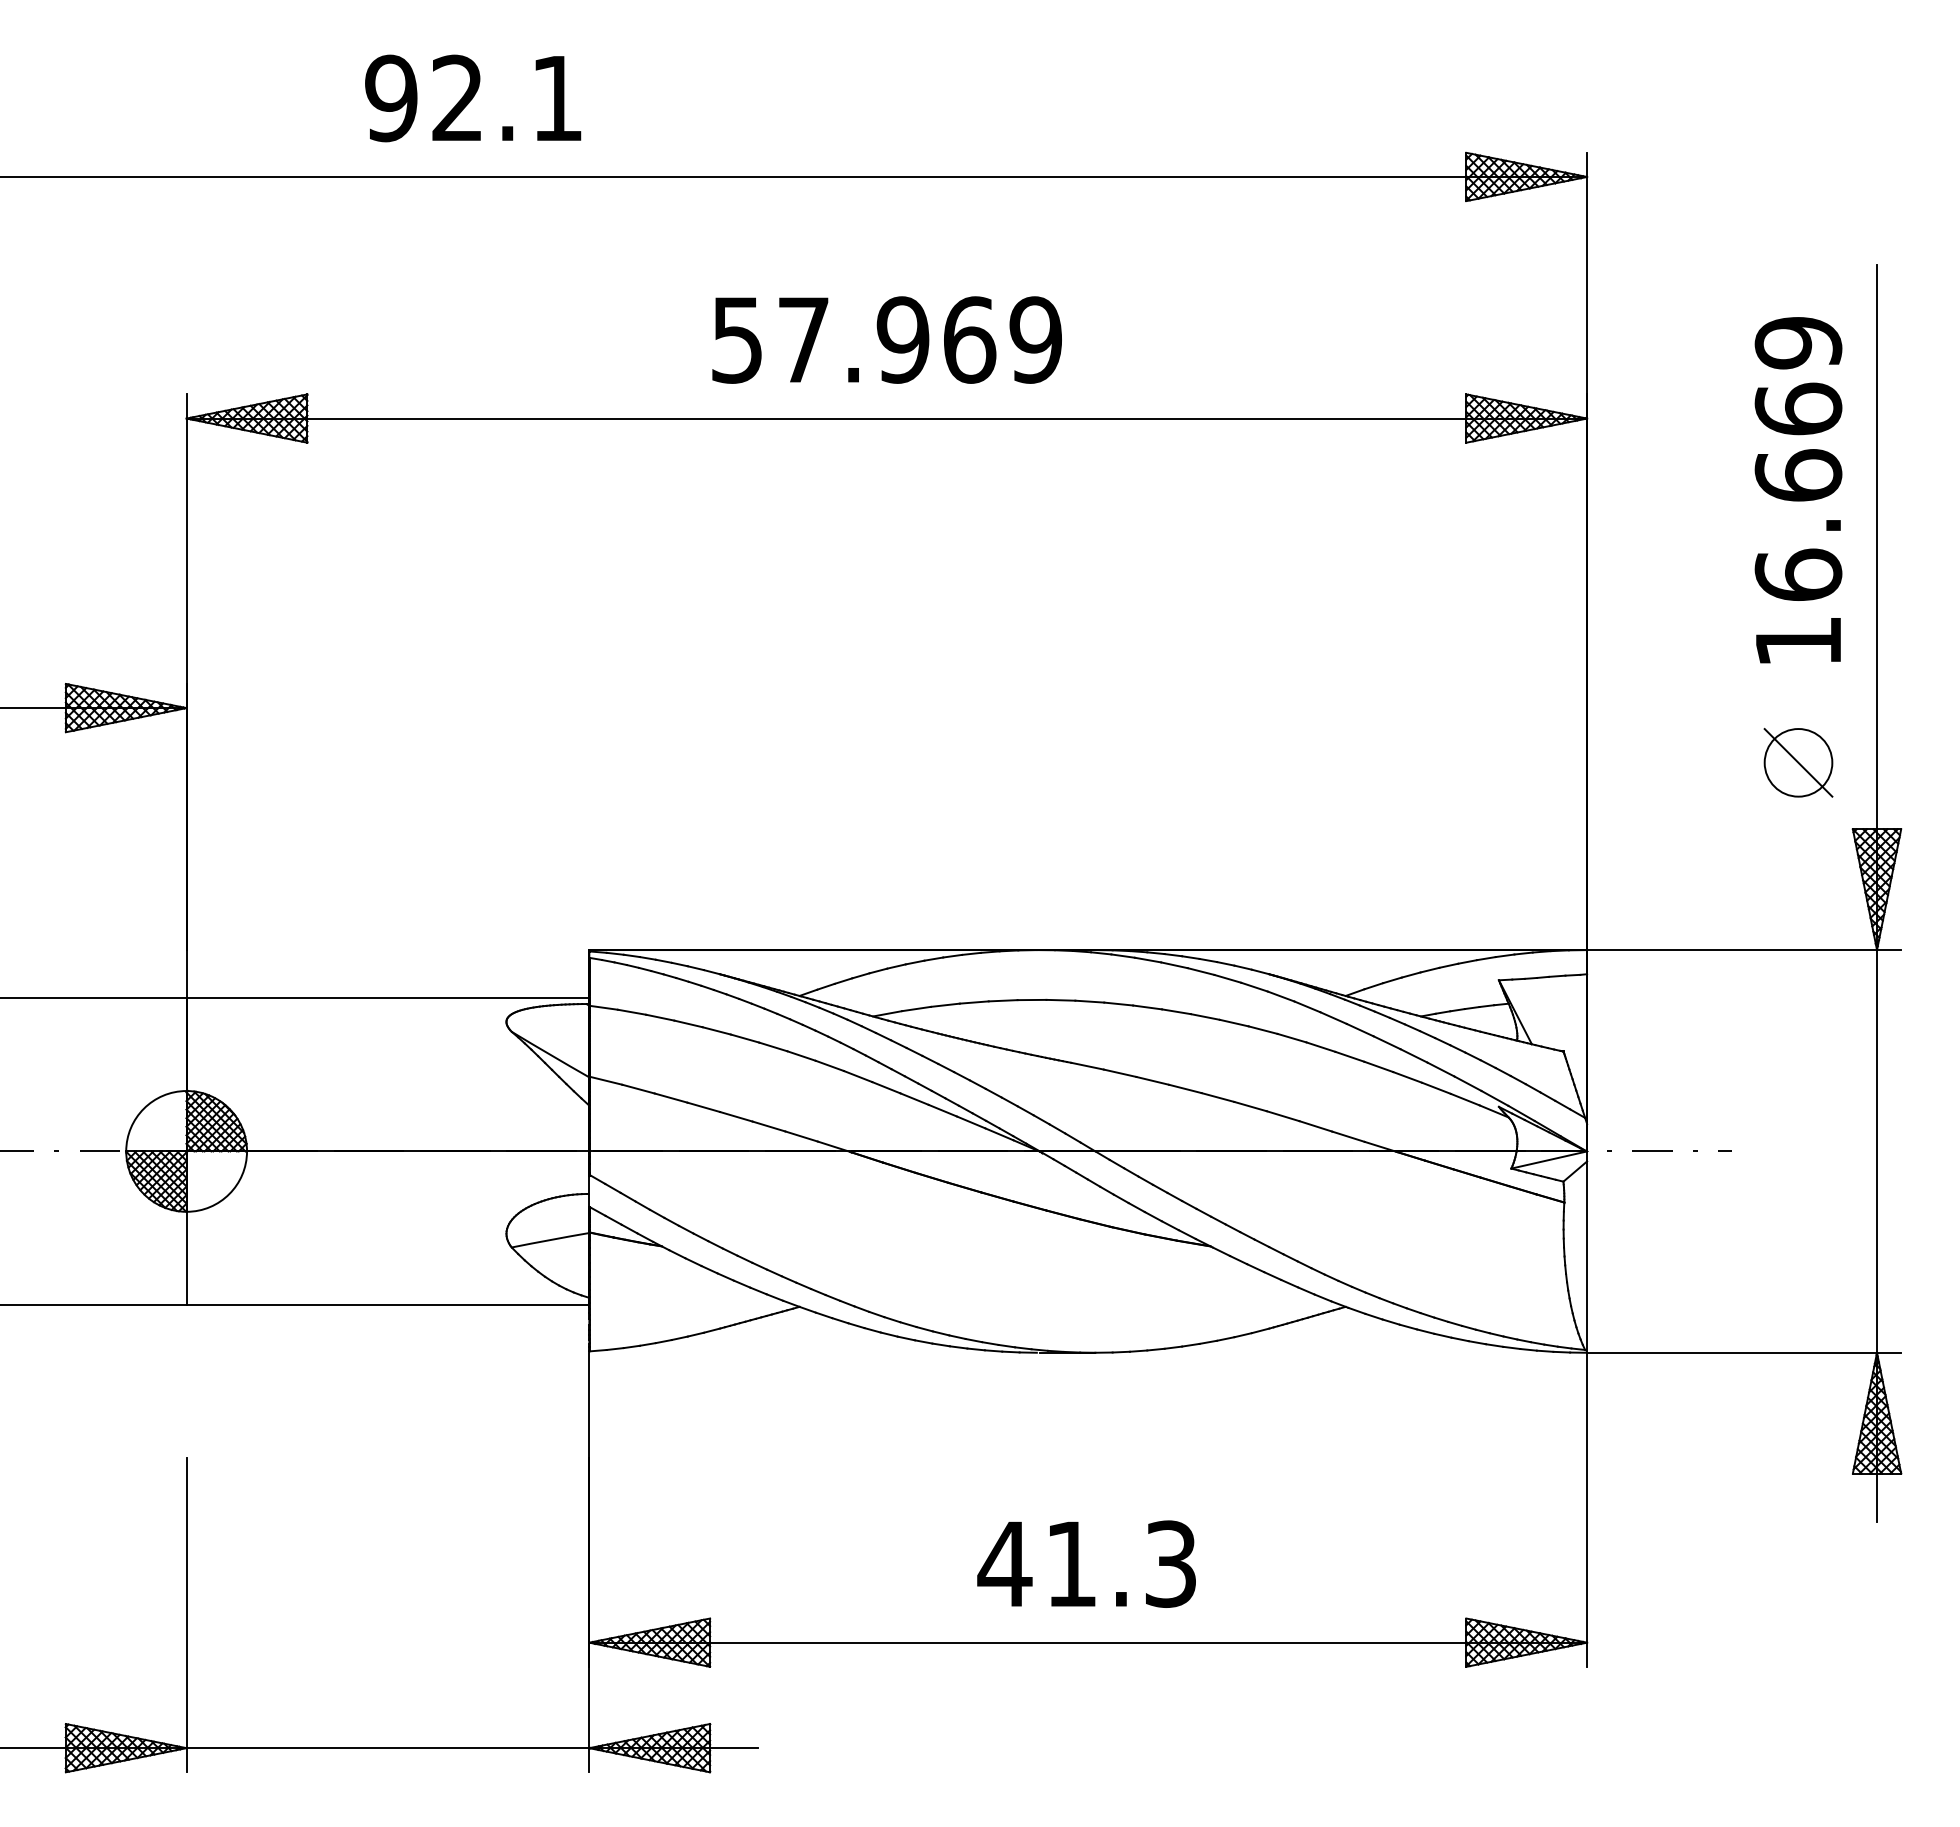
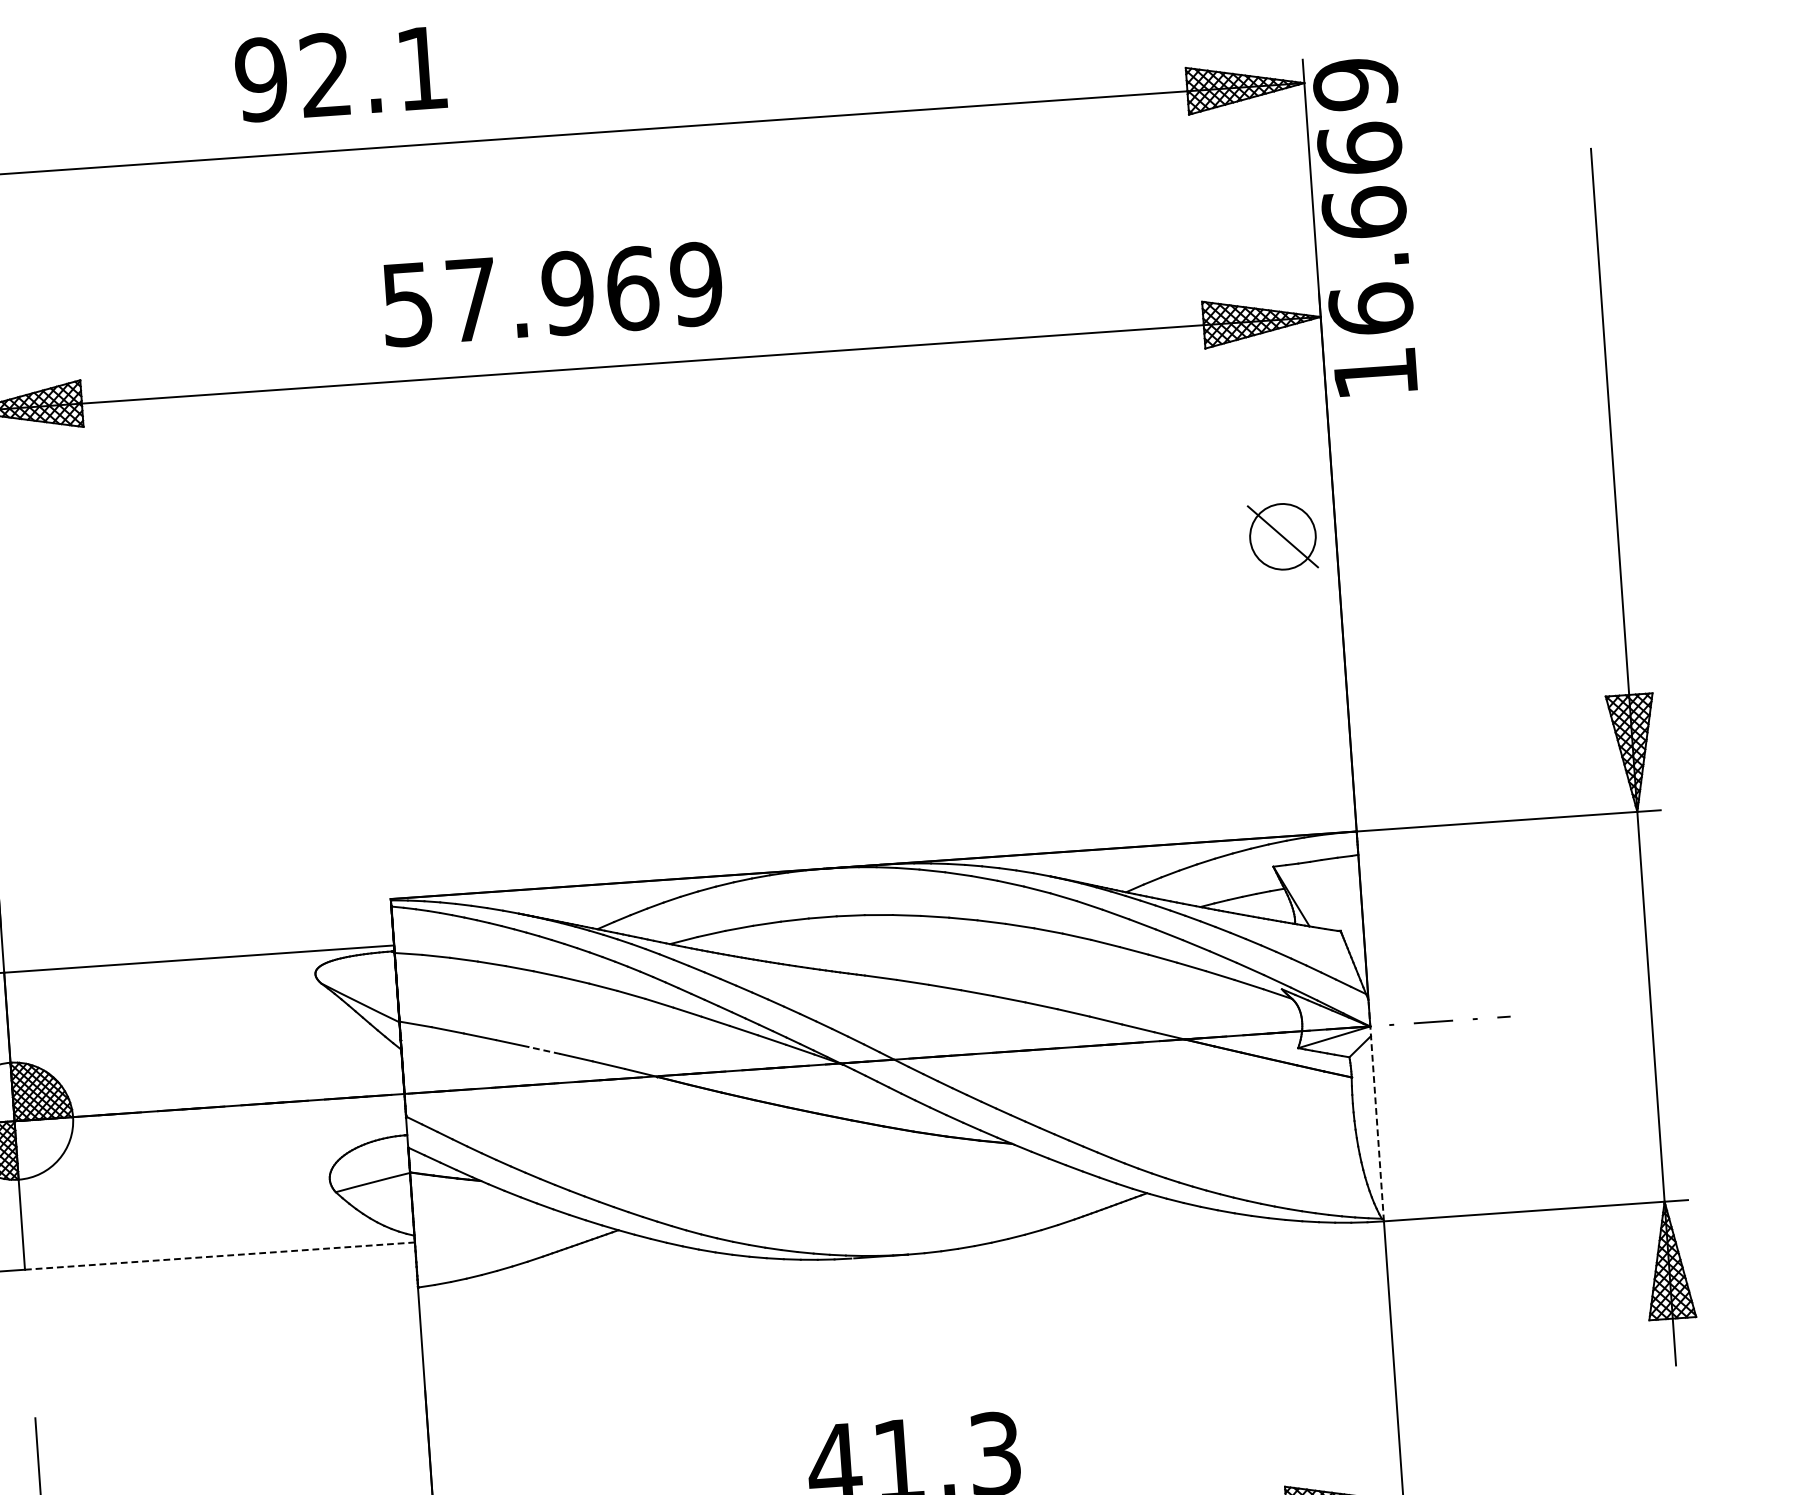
text: (473, 98) -> (341, 74), moved
text: (886, 339) -> (551, 293), moved
text: (1798, 490) -> (1365, 227), moved
part: (1798, 762) -> (1282, 536), moved
line: (736, 1116) -> (544, 1050), solid -> dashed
line: (1587, 1237) -> (1376, 1109), solid -> dashed
line: (388, 1304) -> (220, 1255), solid -> dashed

